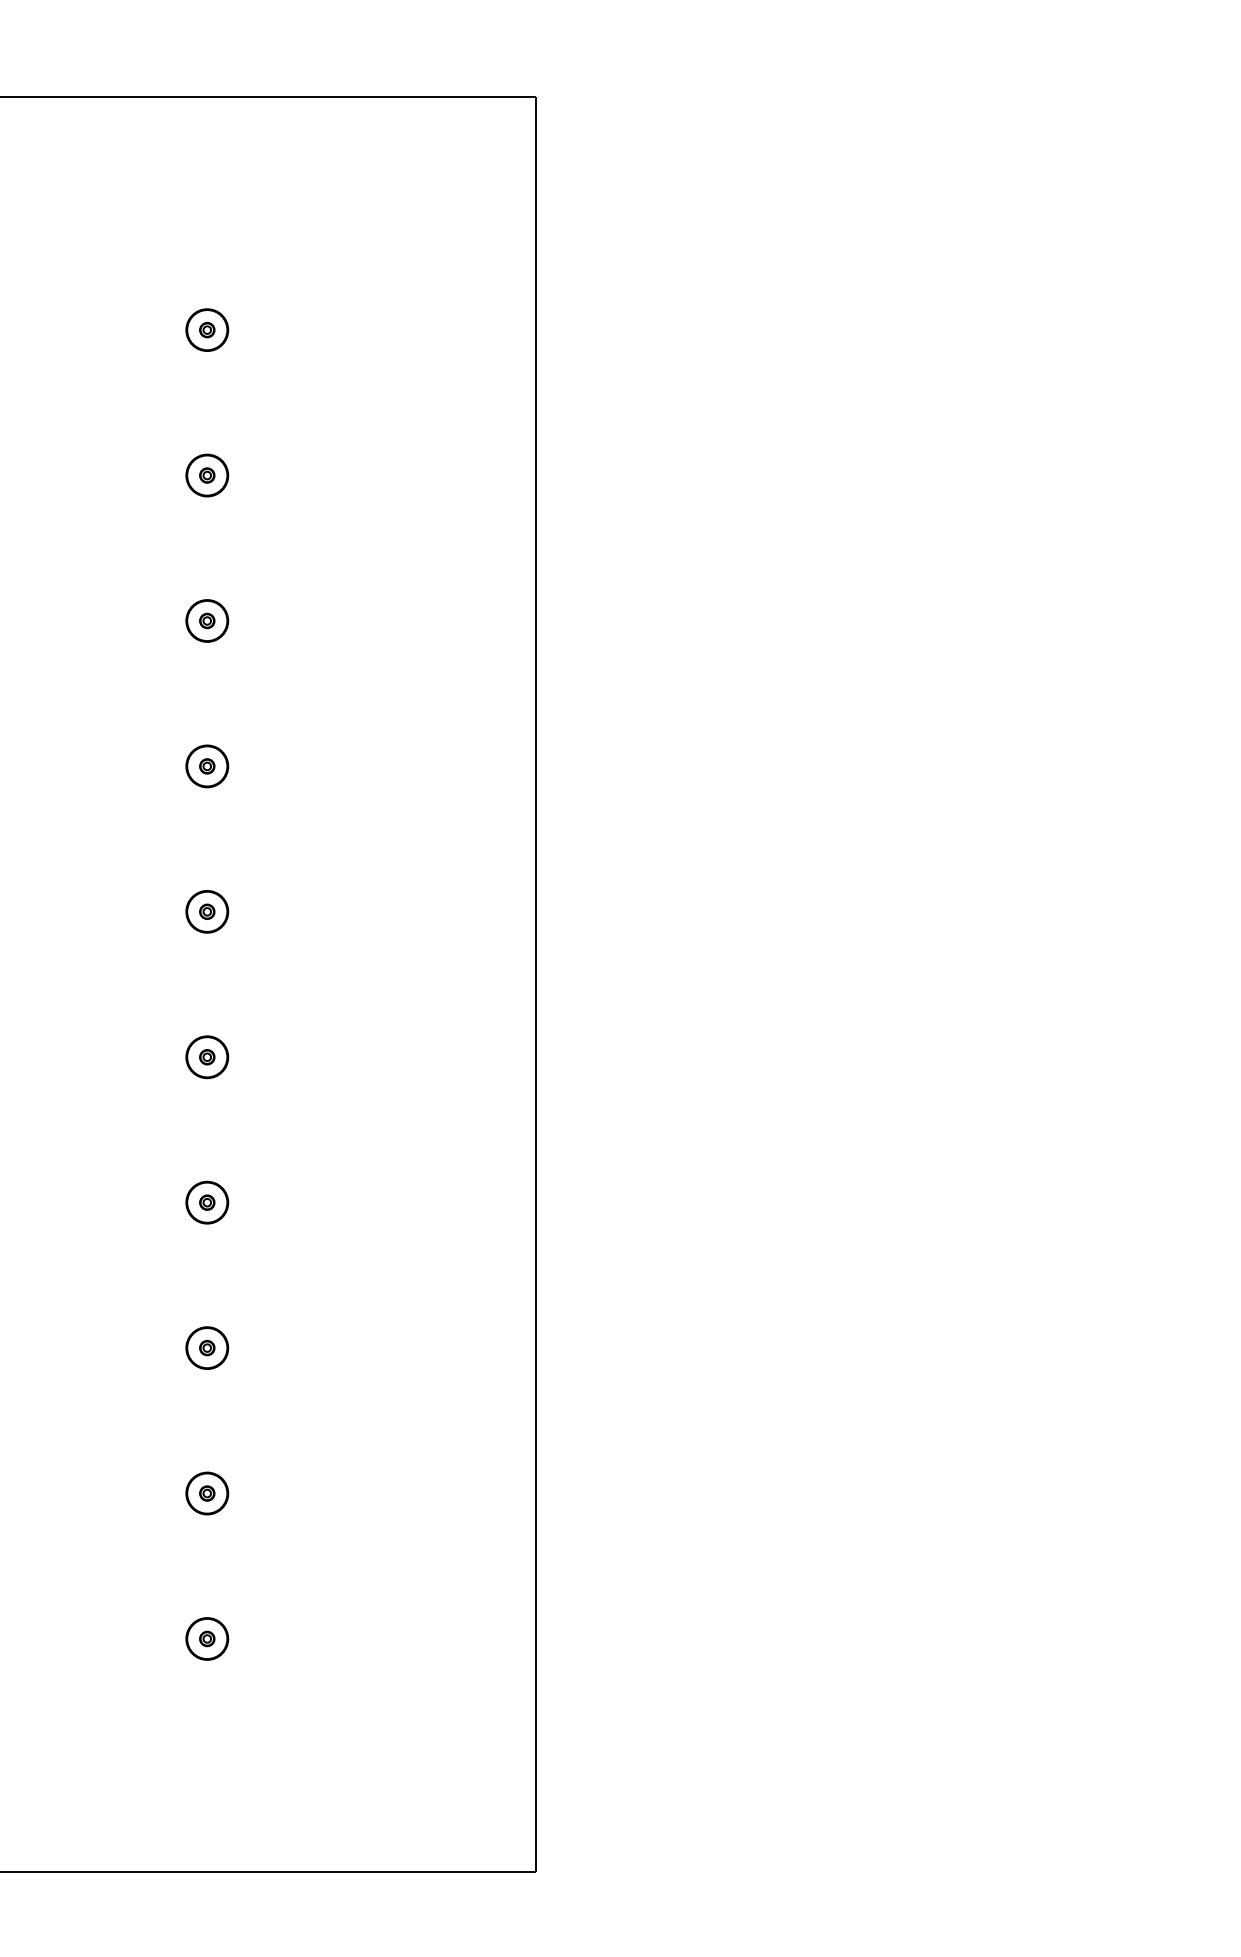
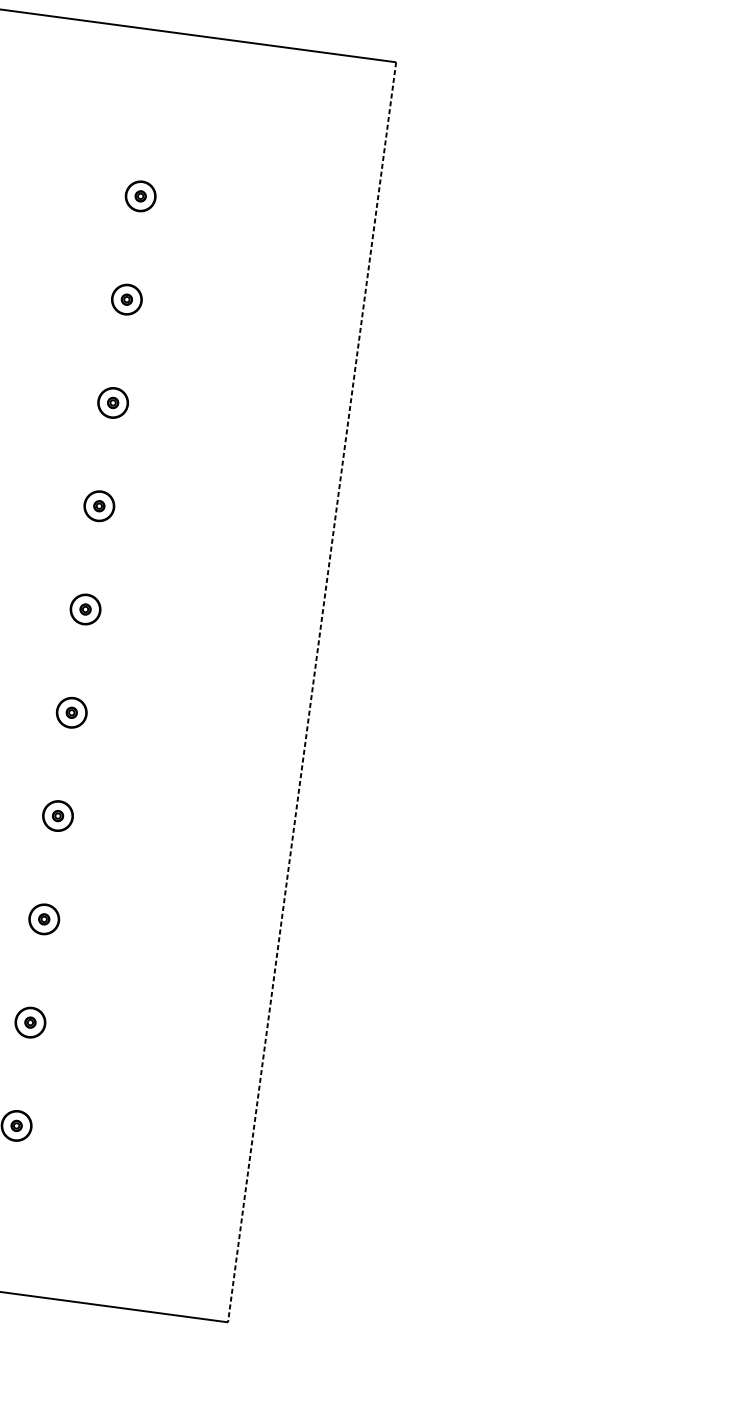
line: (535, 985) -> (311, 692), solid -> dashed

